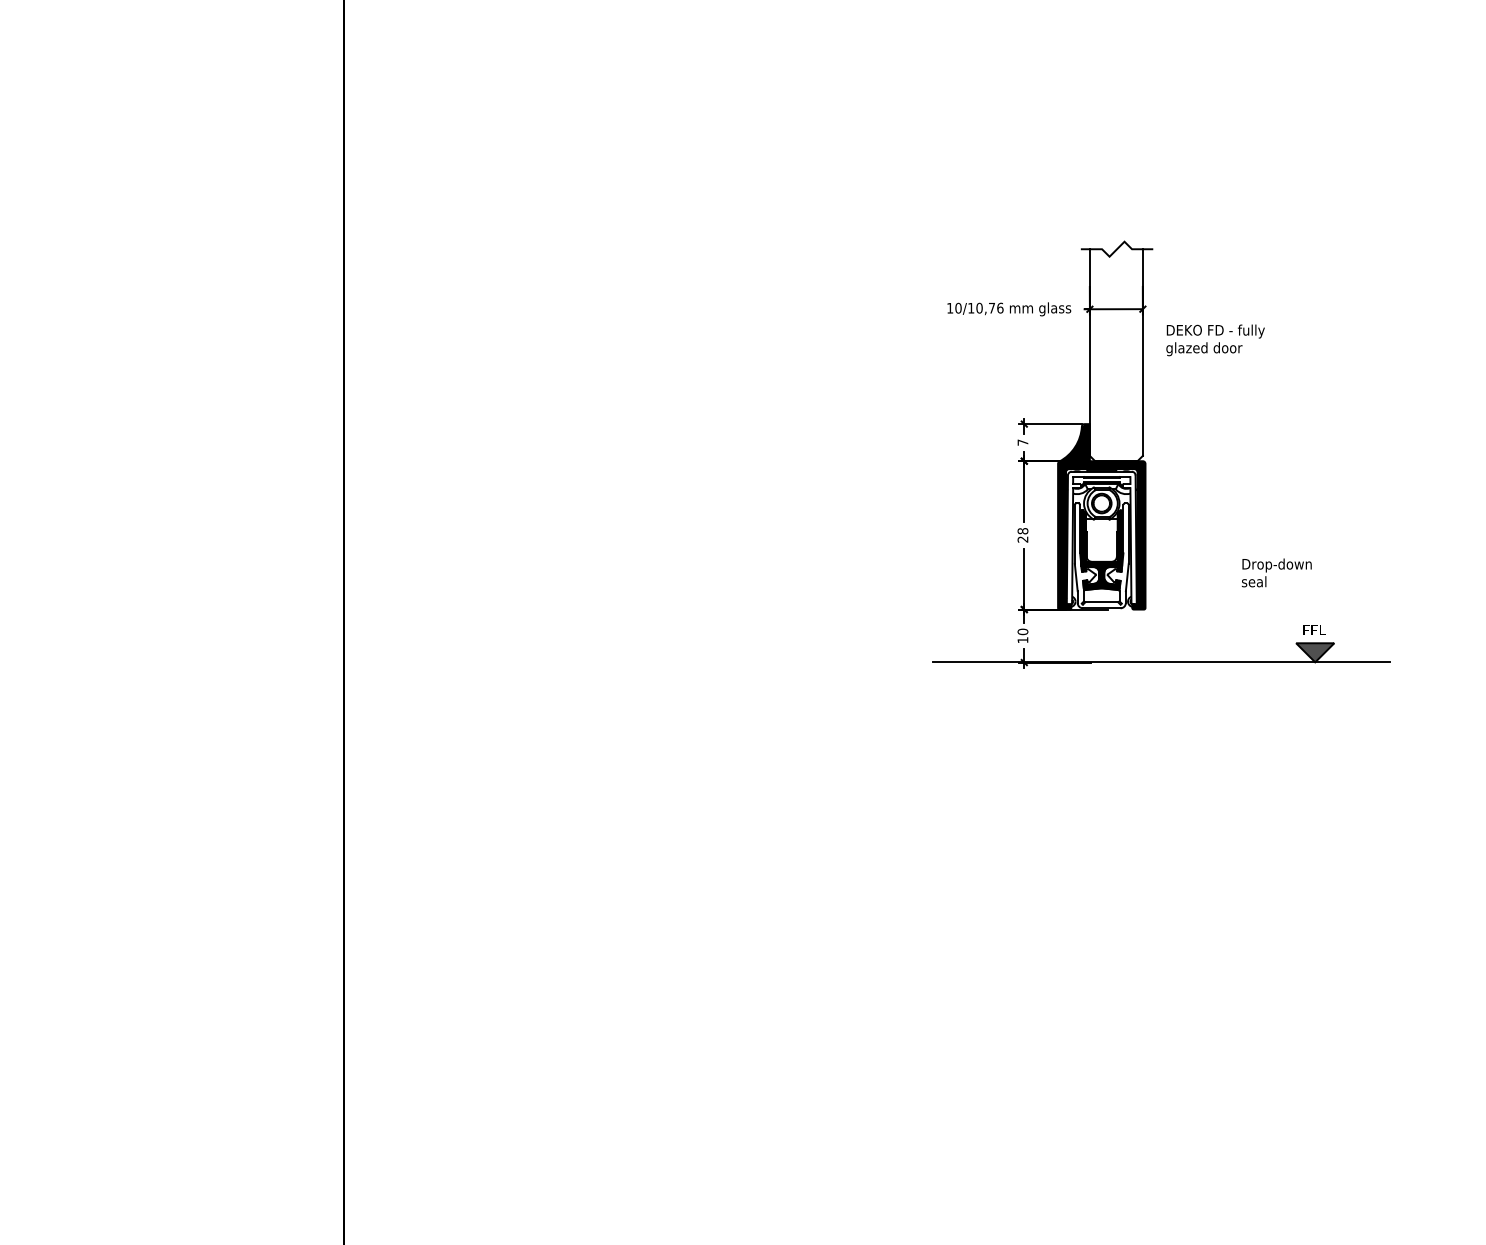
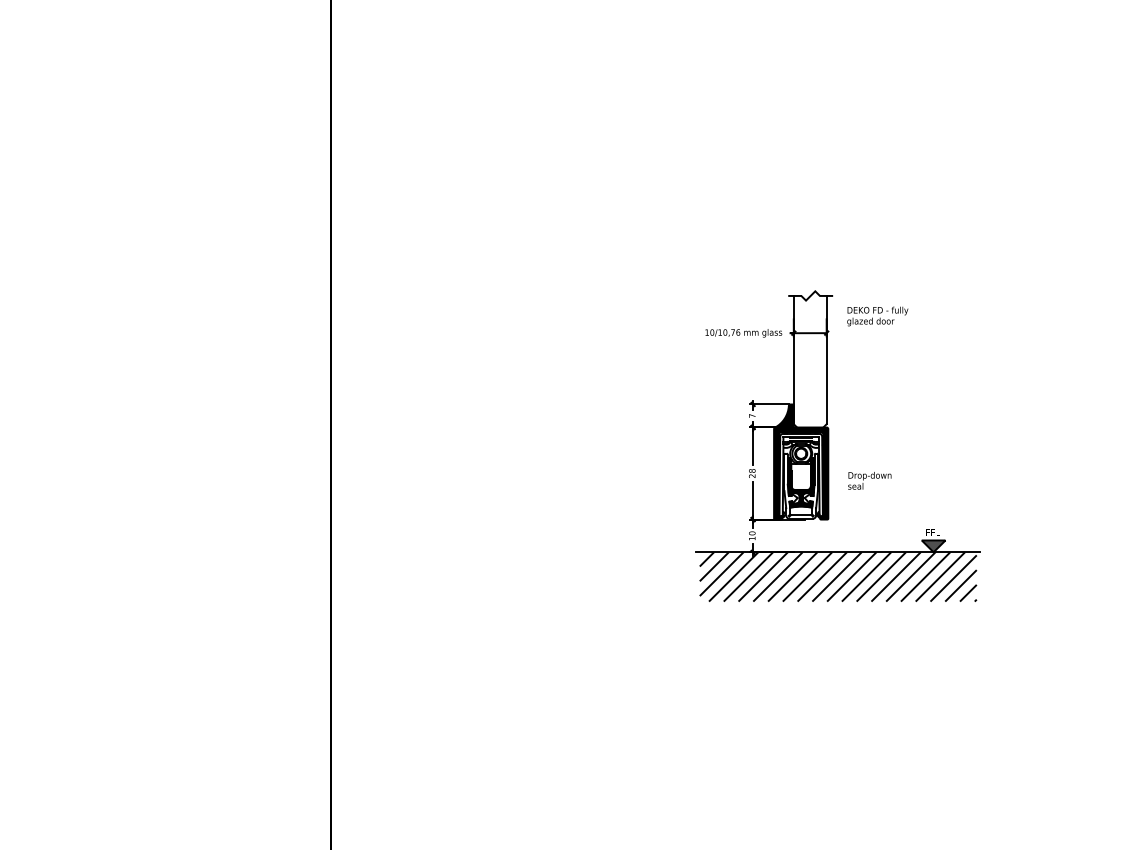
text: (1215, 340) -> (877, 316), moved
text: (1276, 572) -> (869, 480), moved
hatch: (1160, 701) -> (837, 576), added

